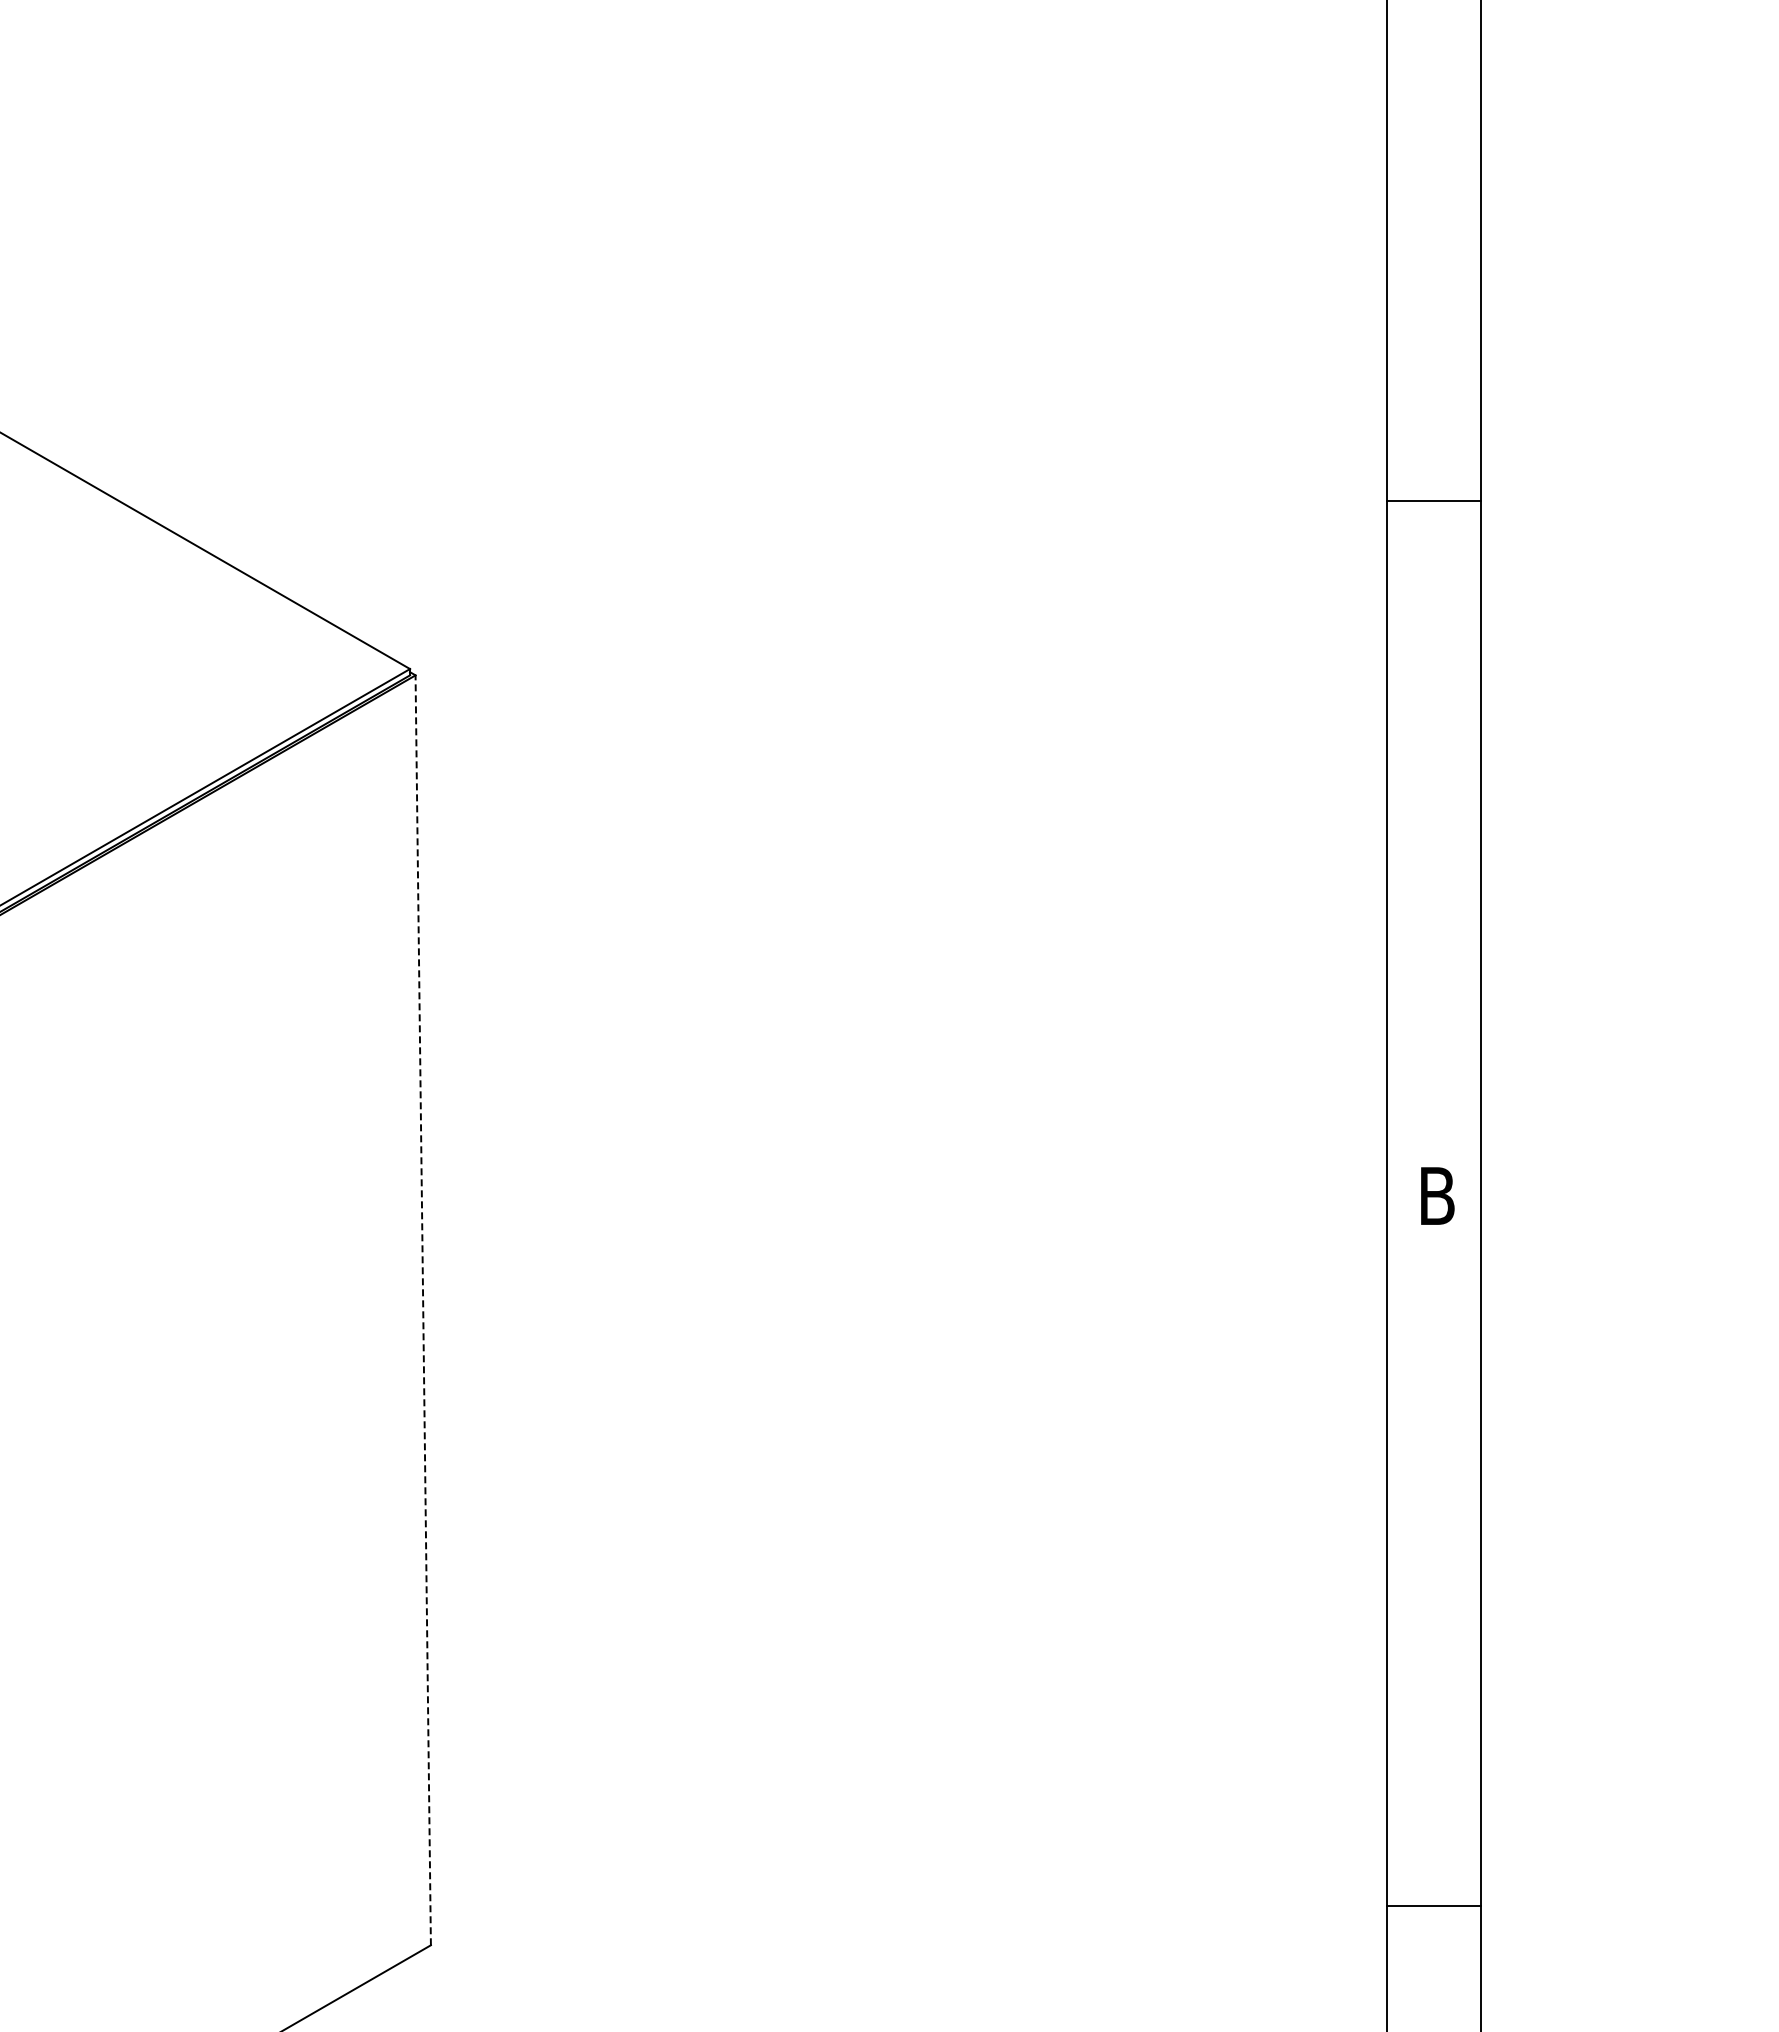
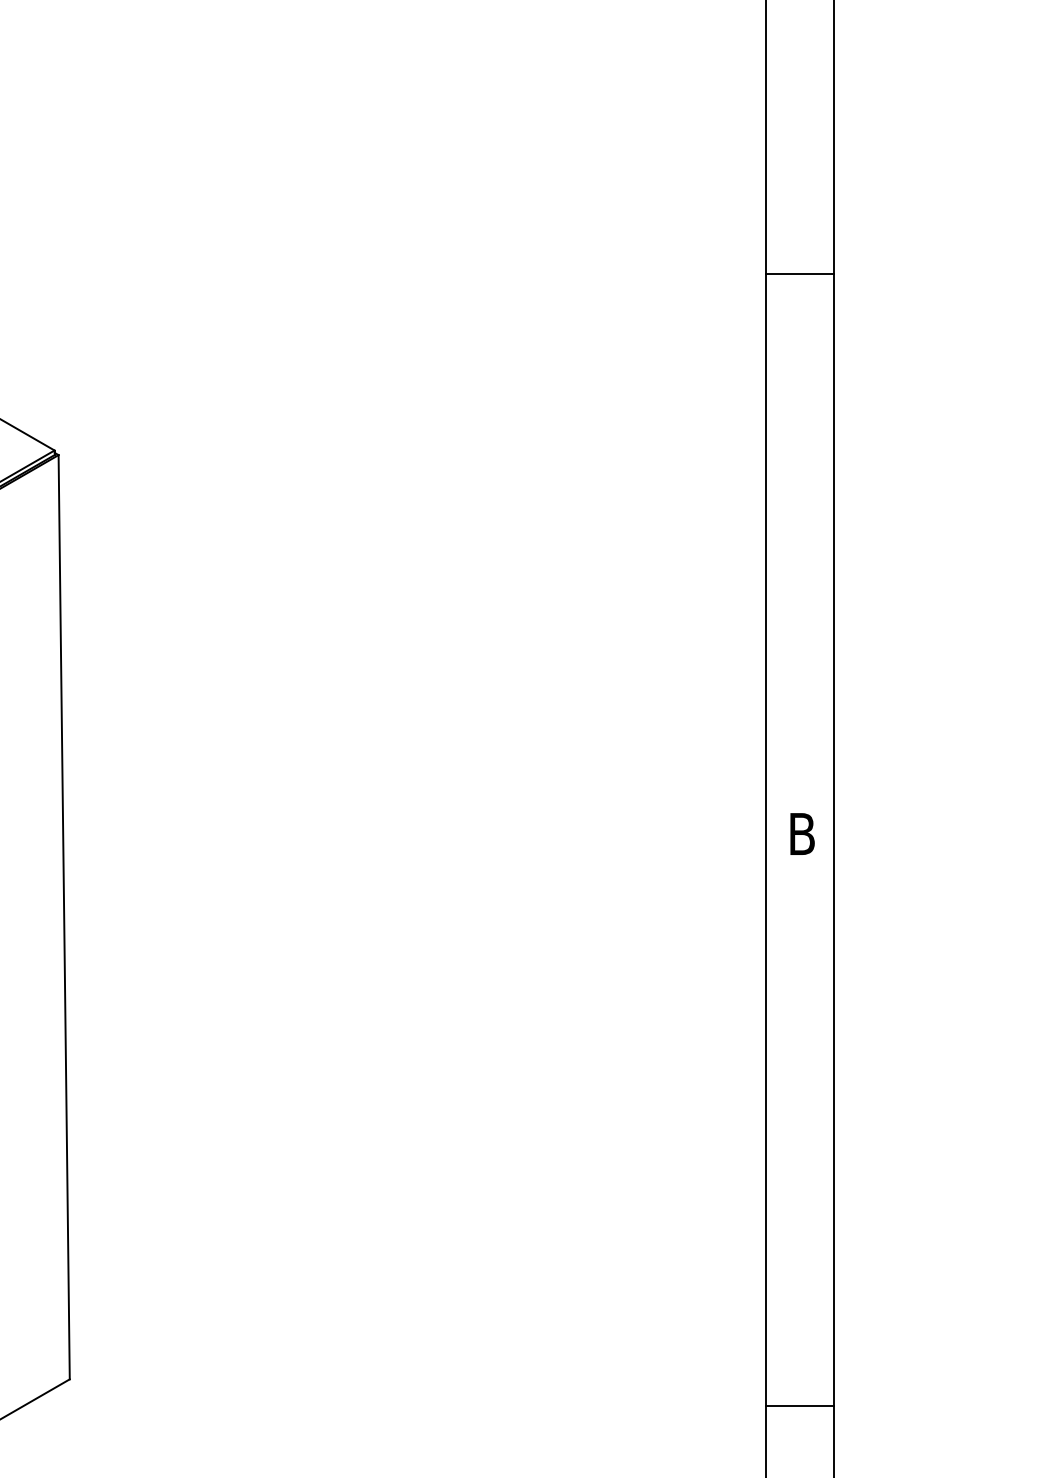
line: (1433, 500) -> (799, 273), moved
line: (423, 1310) -> (64, 917), dashed -> solid
line: (1433, 1905) -> (799, 1405), moved

